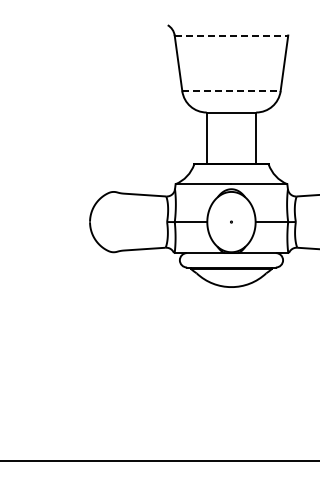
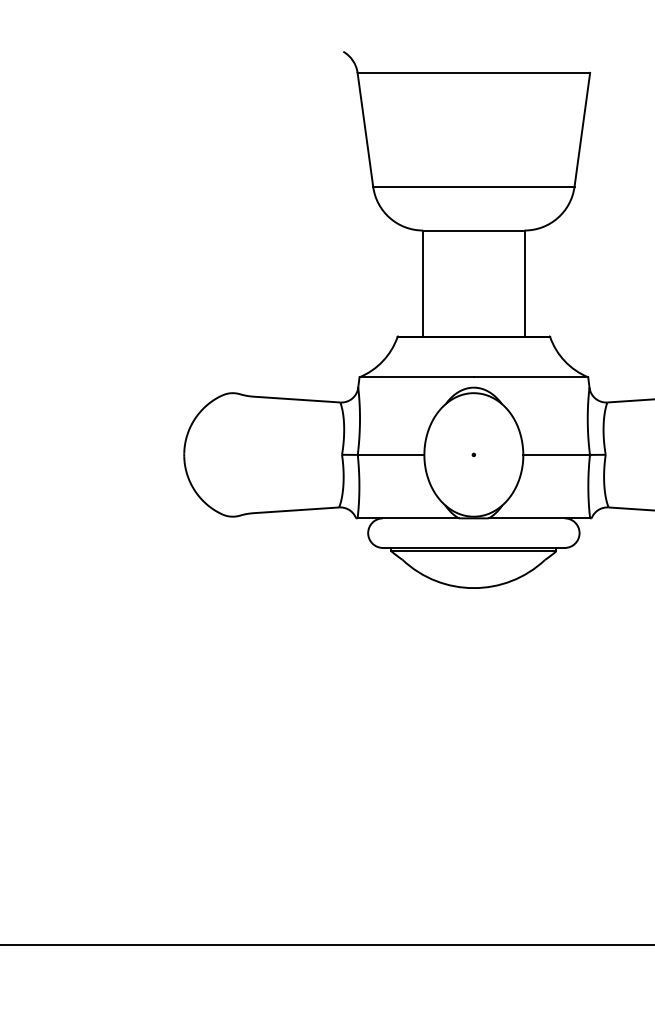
line: (231, 35) -> (473, 72), dashed -> solid
line: (231, 91) -> (473, 187), dashed -> solid

